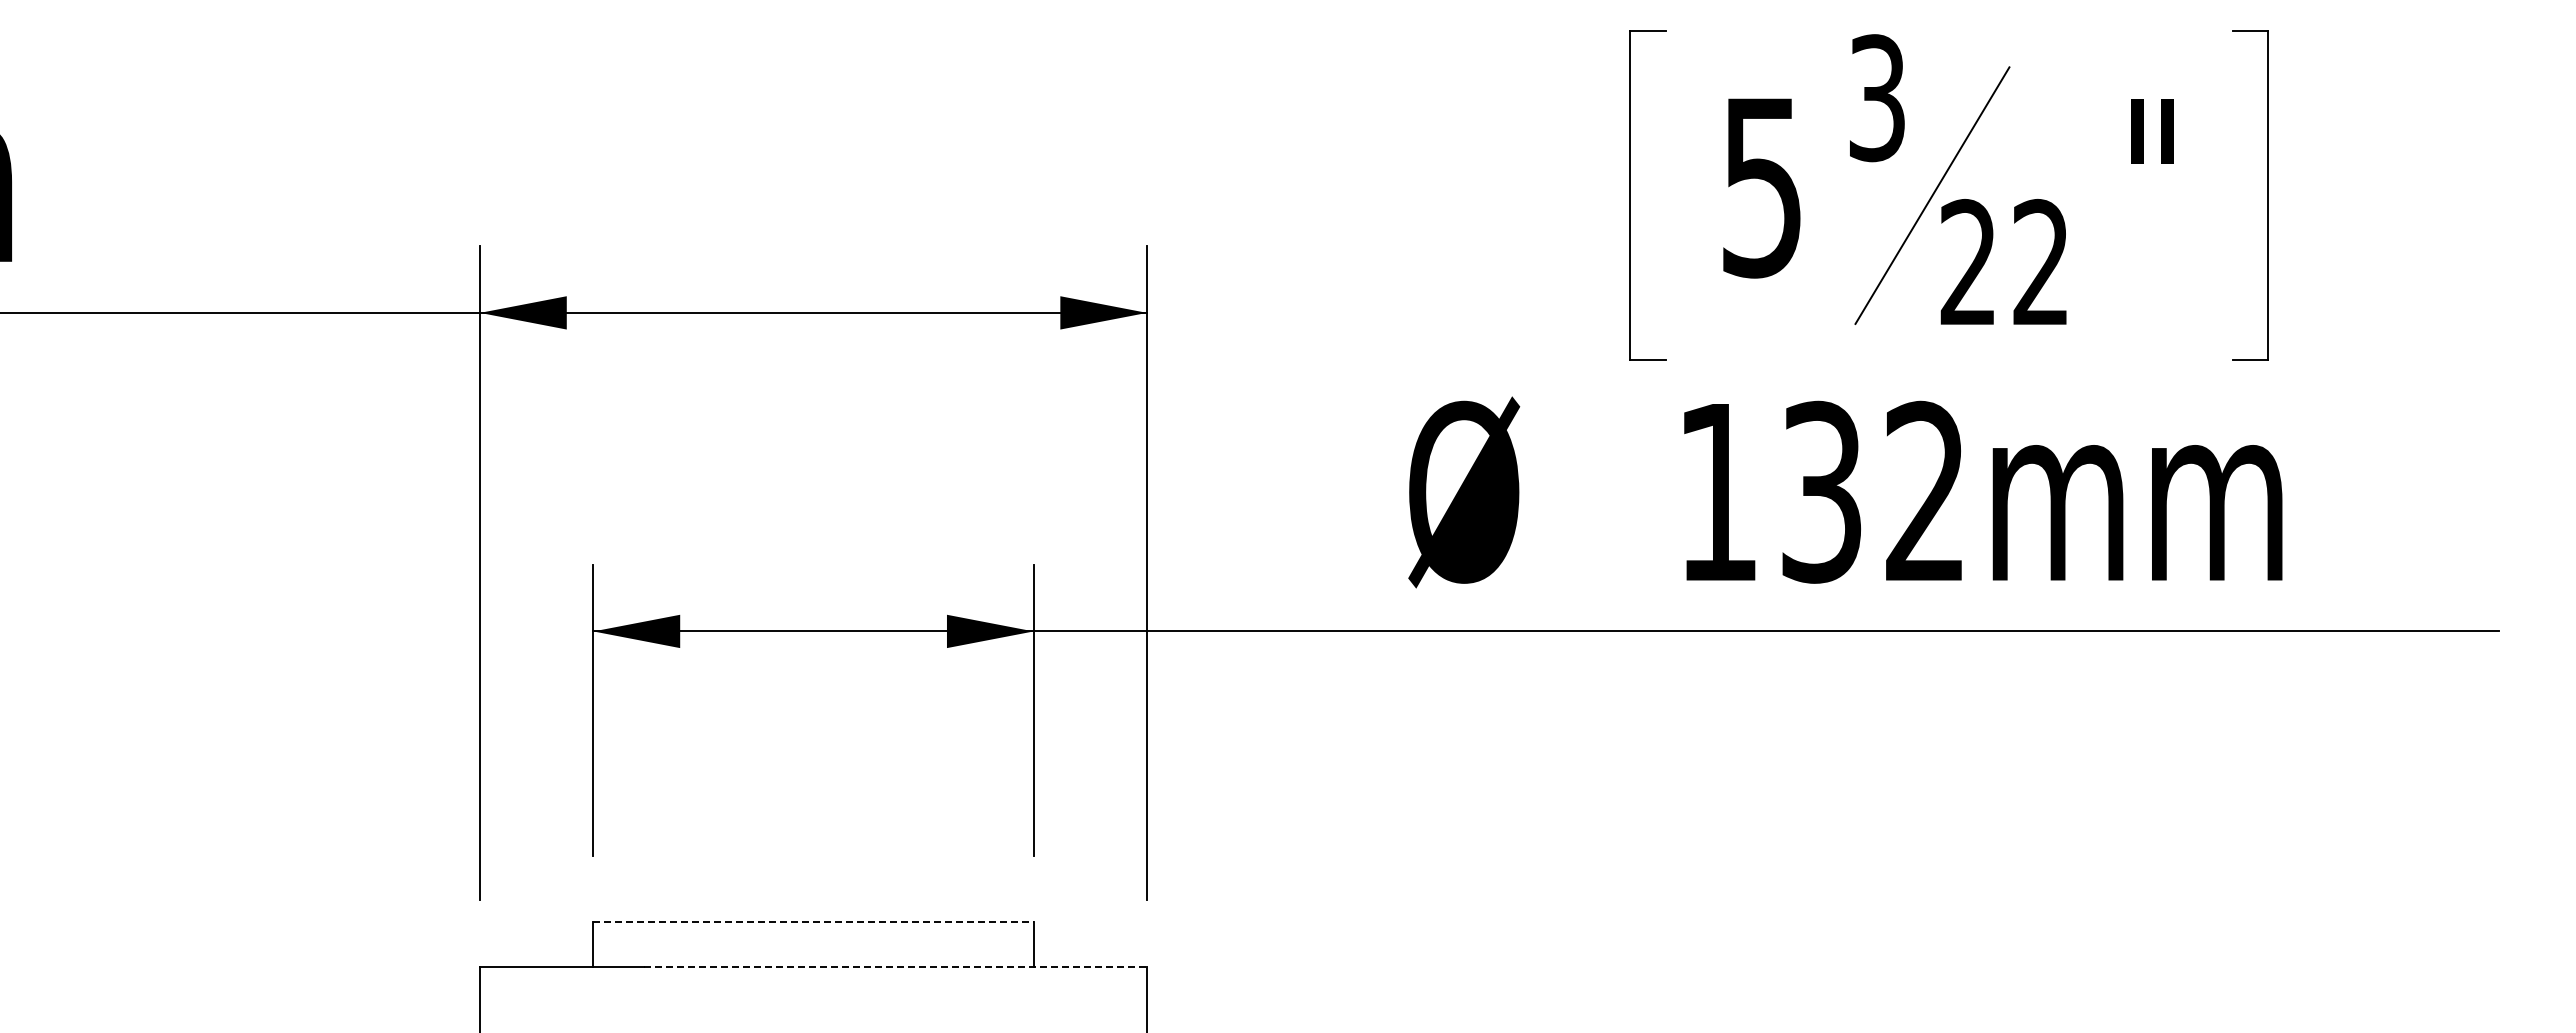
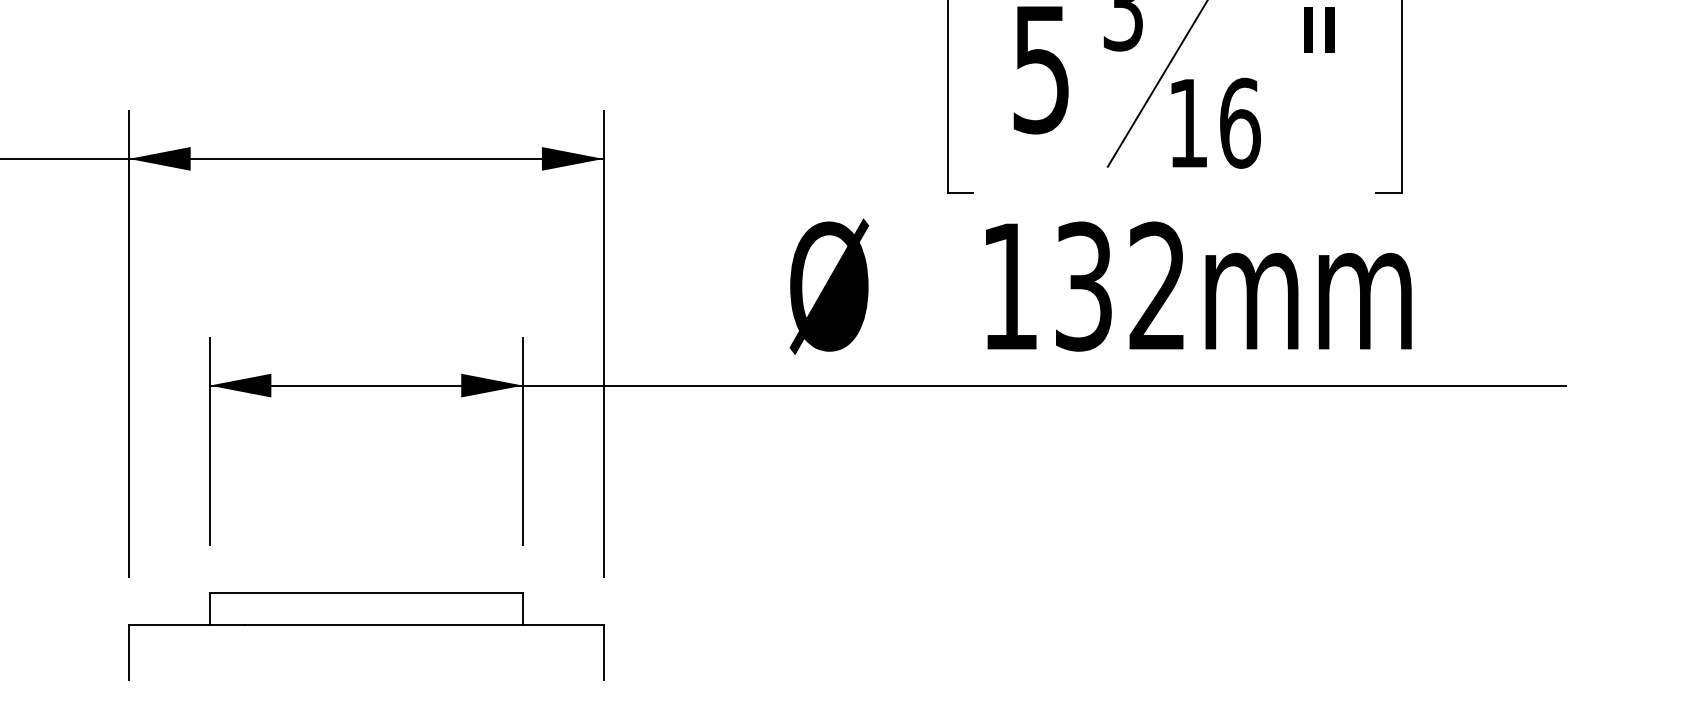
text: (2005, 262) -> (1214, 123), 22 -> 16
line: (814, 922) -> (366, 592), dashed -> solid
line: (895, 967) -> (424, 624), dashed -> solid

